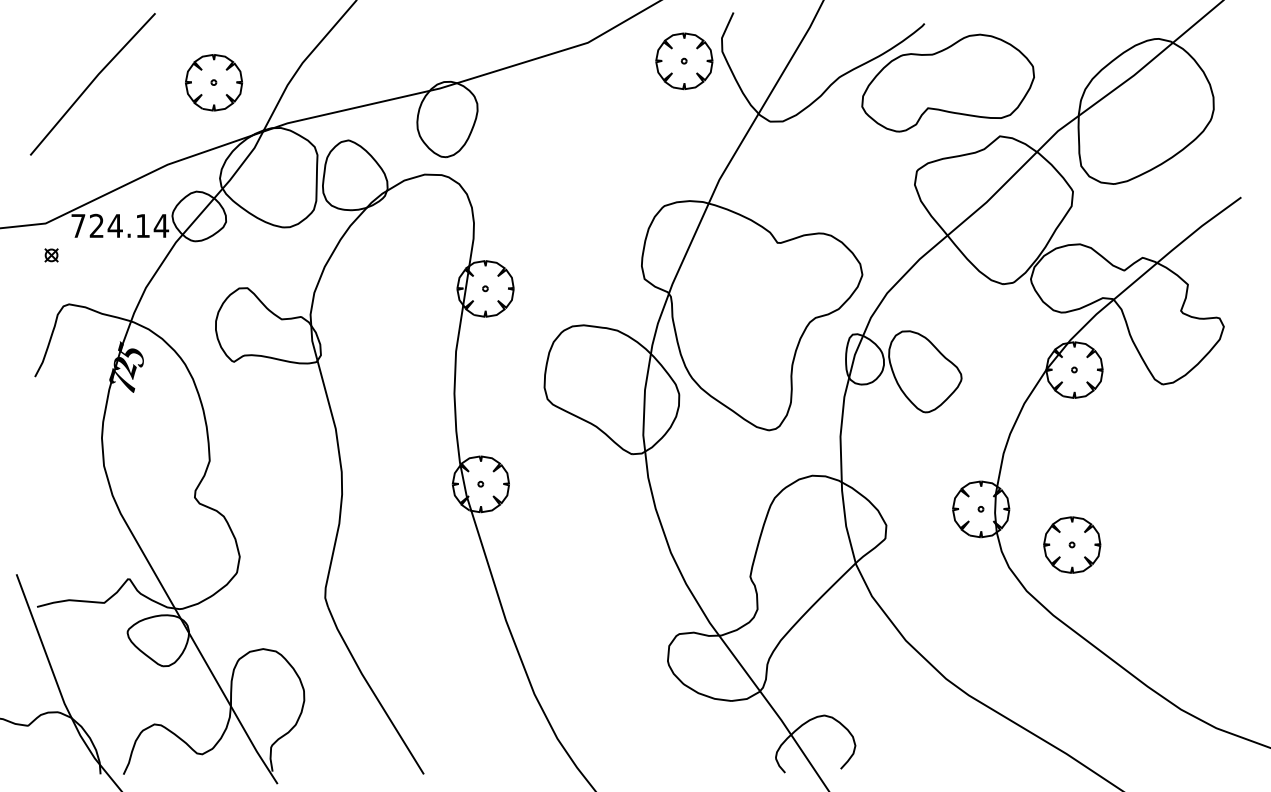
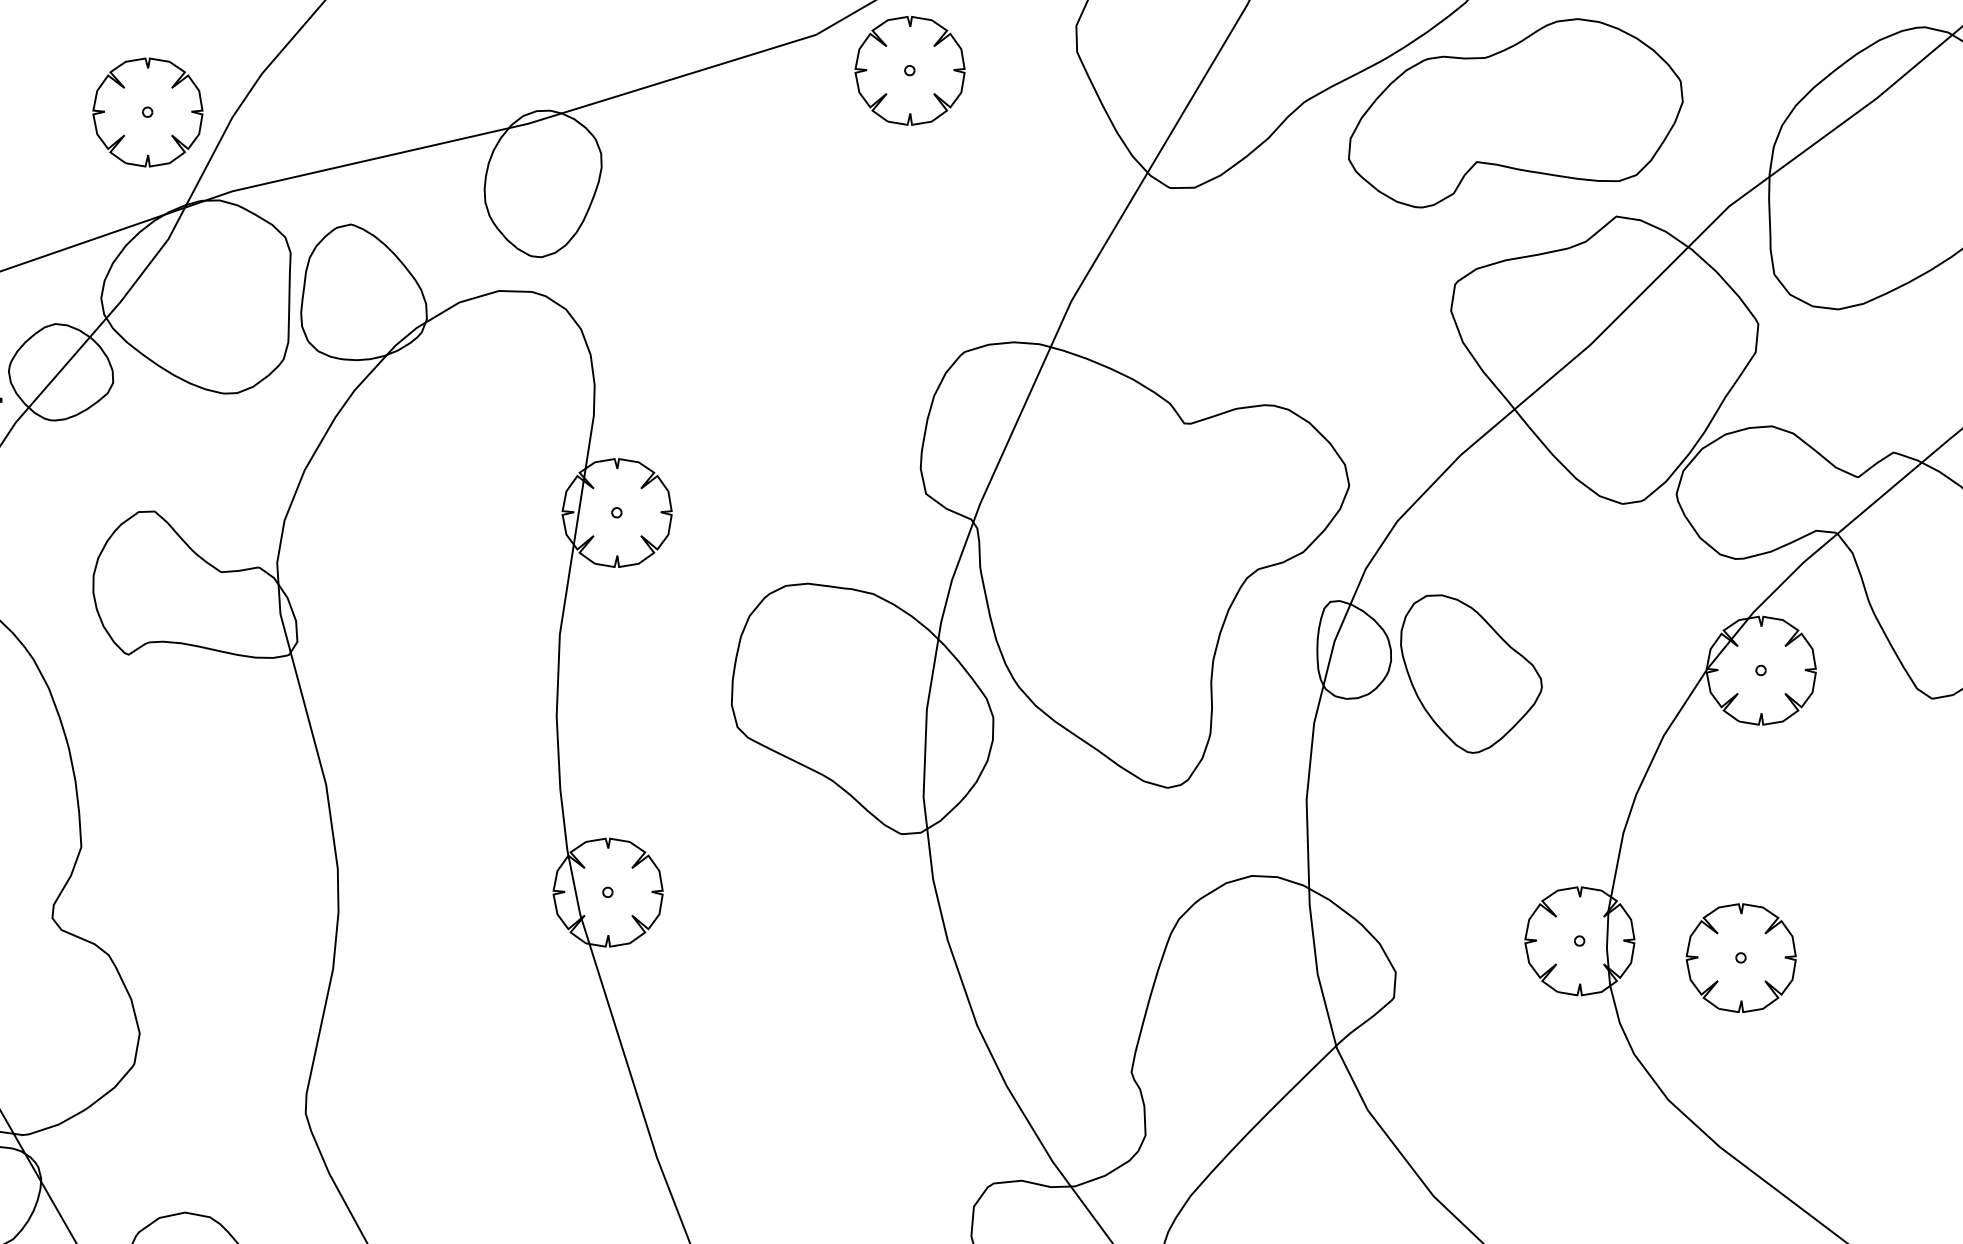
part: (684, 61) -> (910, 71), moved
part: (214, 82) -> (148, 112), moved
part: (1072, 544) -> (1741, 957), moved

